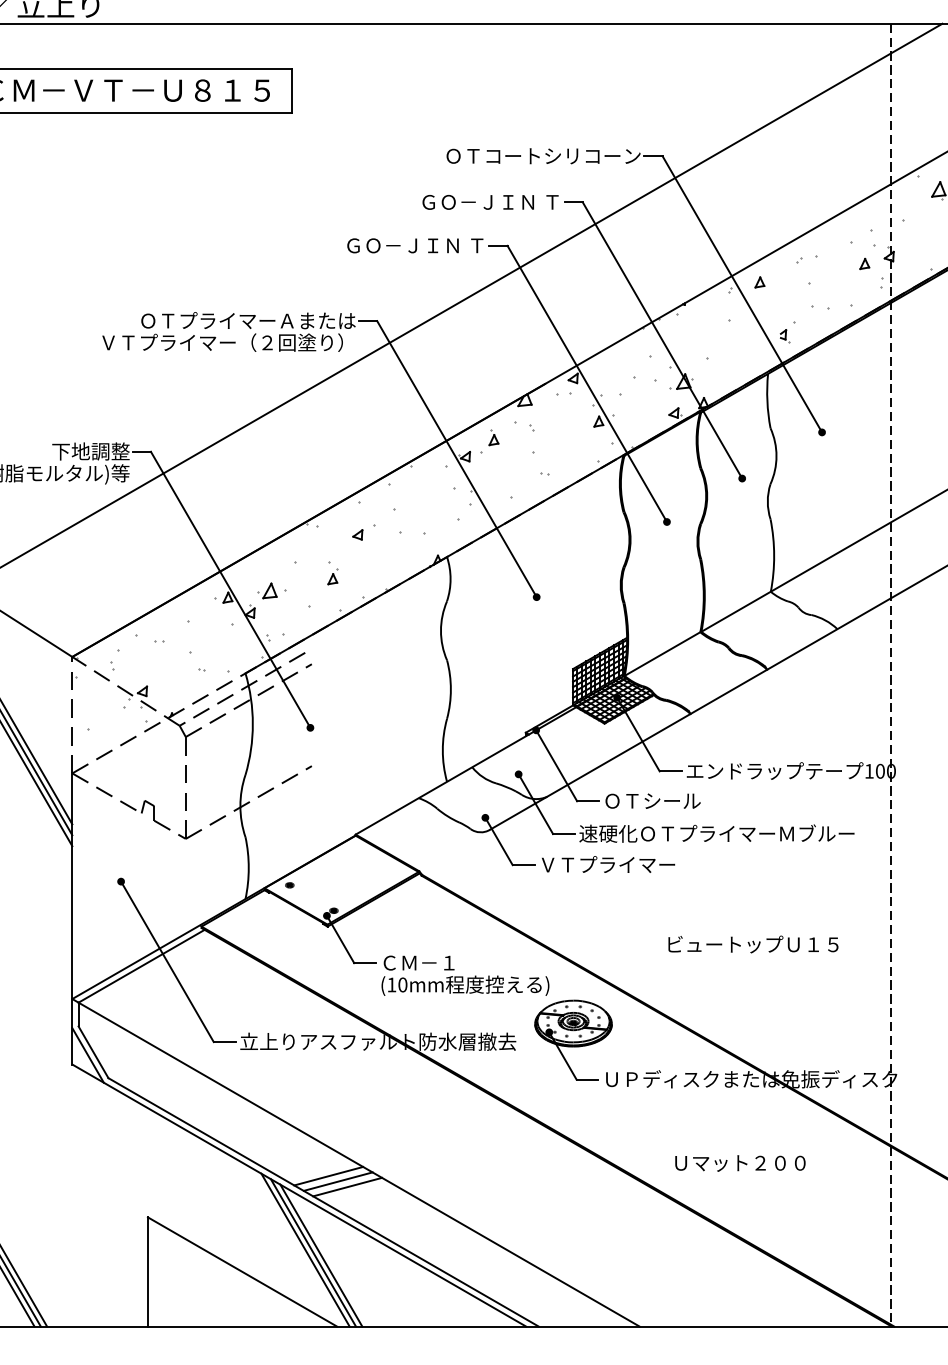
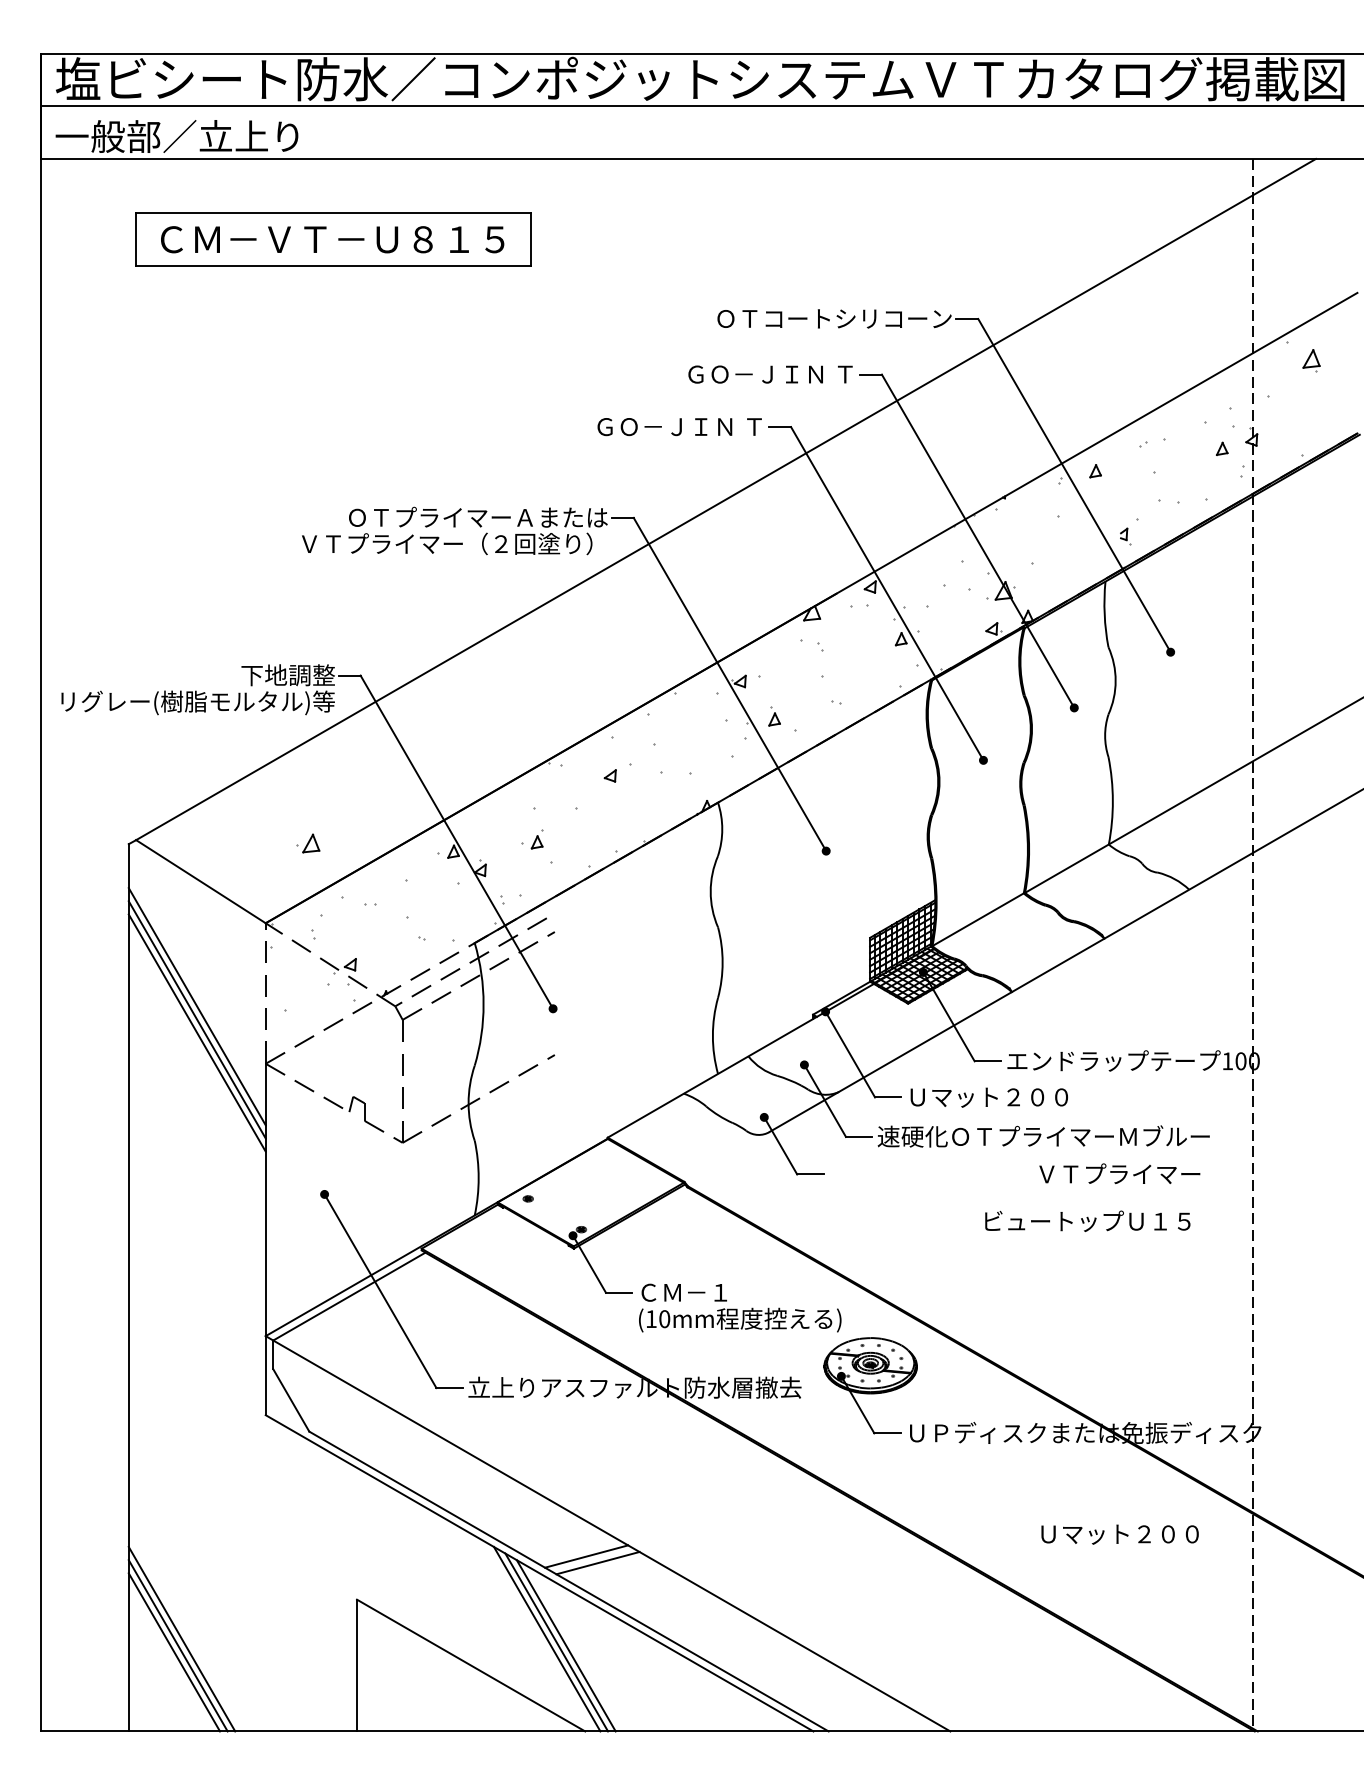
part: (493, 437) -> (774, 716), moved
part: (332, 576) -> (536, 839), moved
part: (267, 590) -> (308, 843), moved
text: (671, 801) -> (988, 1097), ＯＴシール -> Ｕマット２００
text: (608, 864) -> (1119, 1173), moved
text: (753, 943) -> (1087, 1220), moved
line: (87, 1055) -> (284, 1404), removed
text: (739, 1163) -> (1119, 1534), moved
line: (328, 1175) -> (574, 1549), removed

